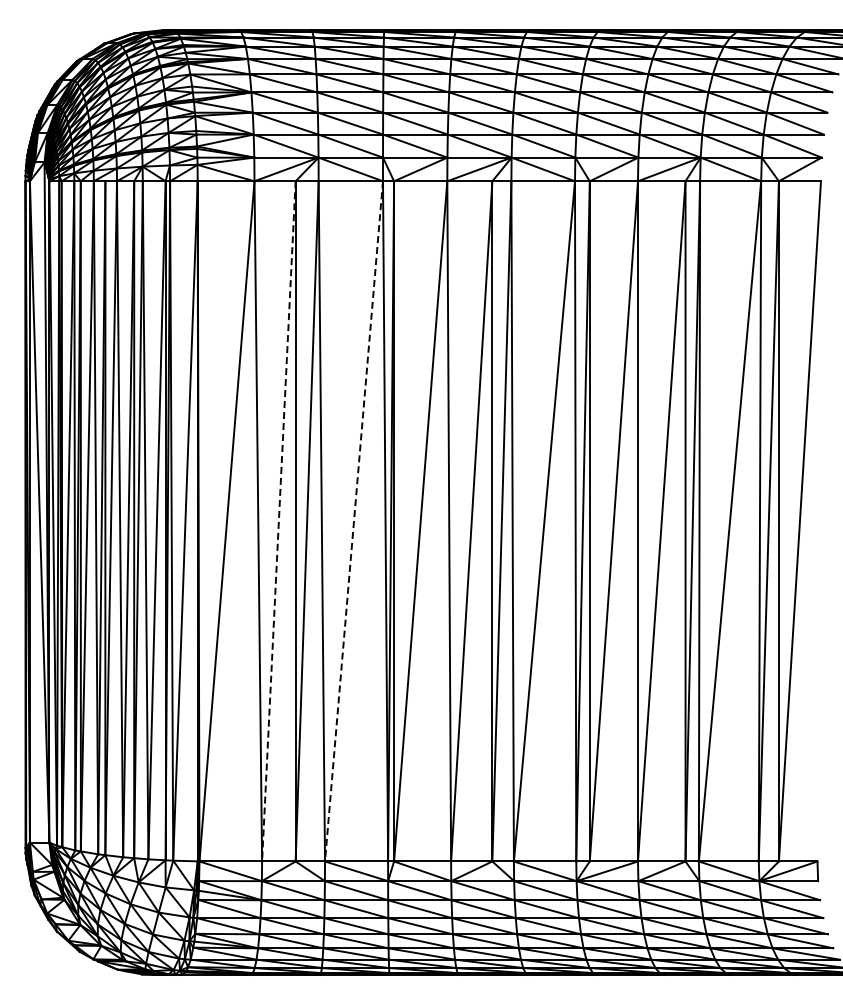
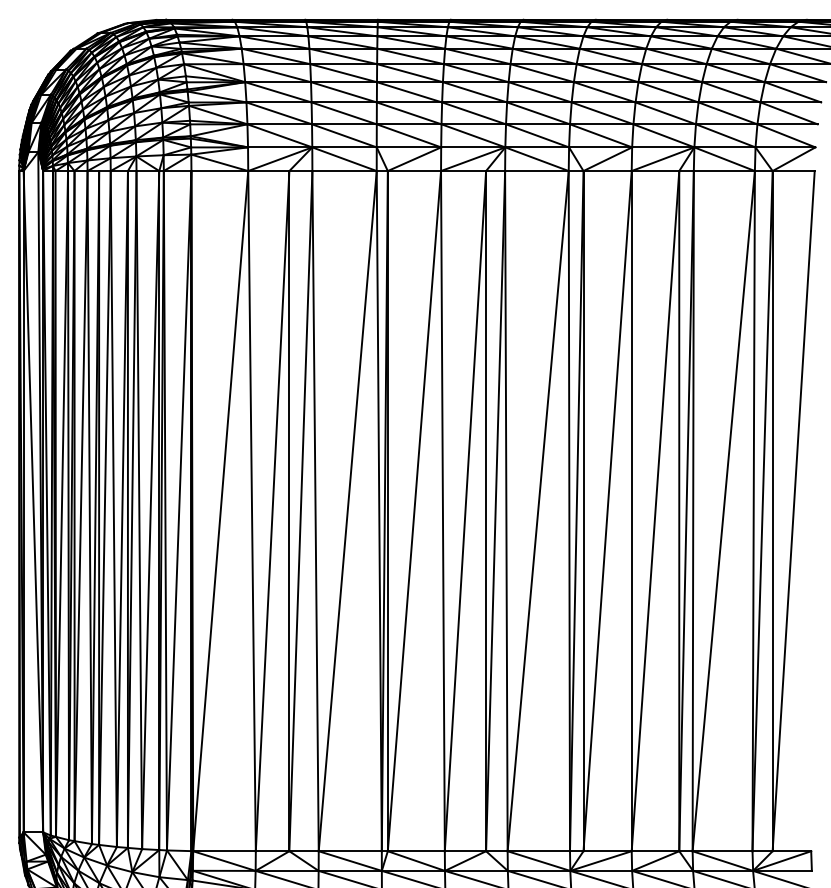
line: (278, 521) -> (272, 511), dashed -> solid
line: (353, 521) -> (347, 511), dashed -> solid

